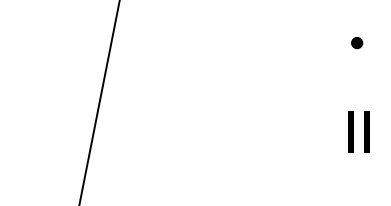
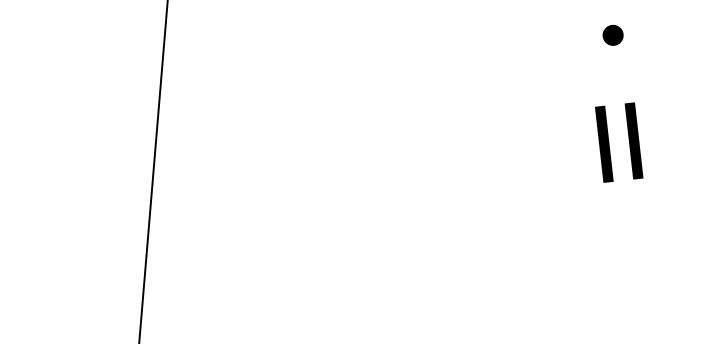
text: (358, 131) -> (618, 141), moved

